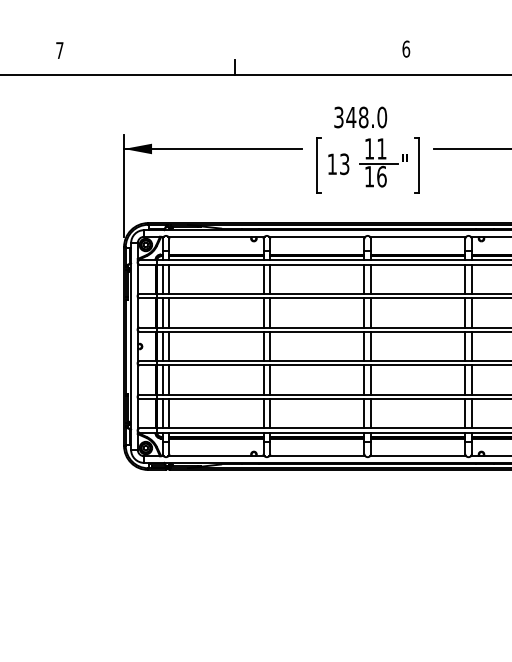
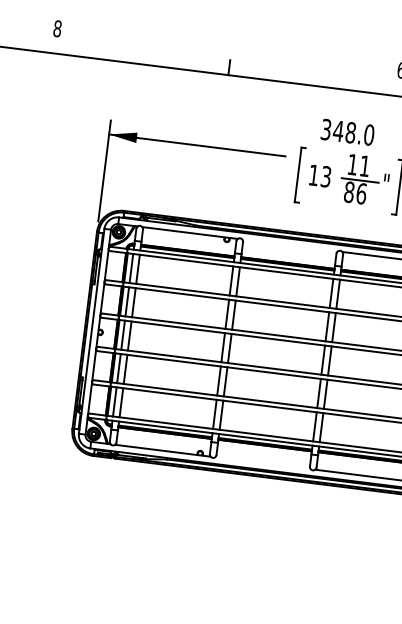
text: (59, 50) -> (57, 28), 7 -> 8
text: (369, 176) -> (349, 192), 16 -> 86
line: (317, 236) -> (290, 245), removed
line: (317, 456) -> (263, 463), removed

